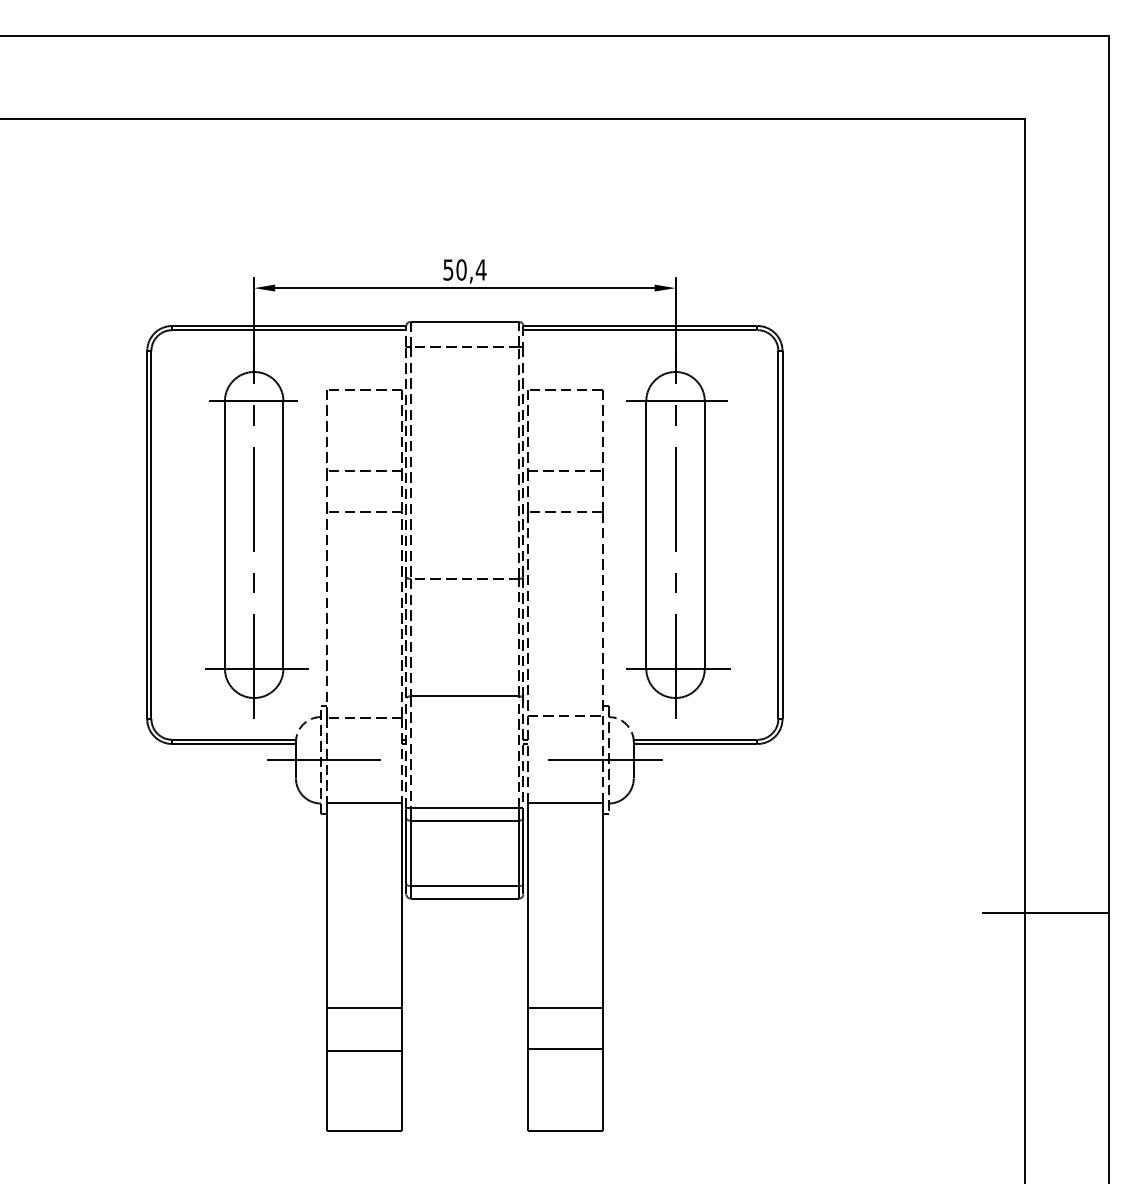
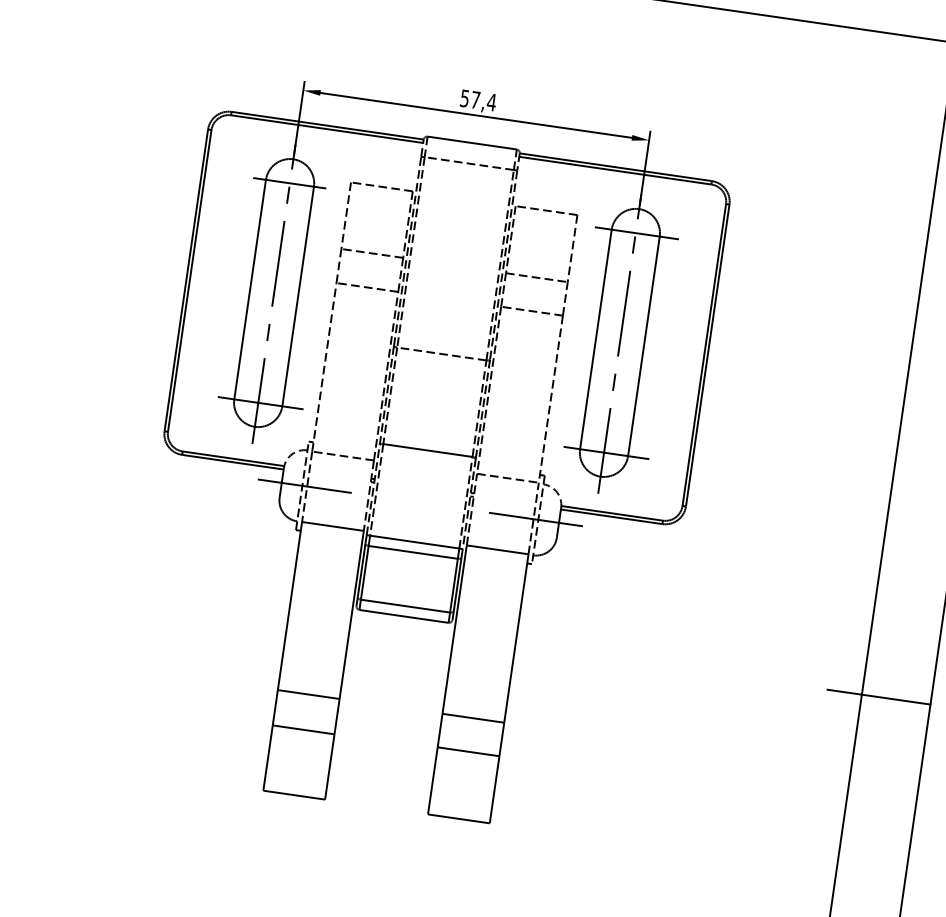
text: (461, 269) -> (475, 99), 50,4 -> 57,4

